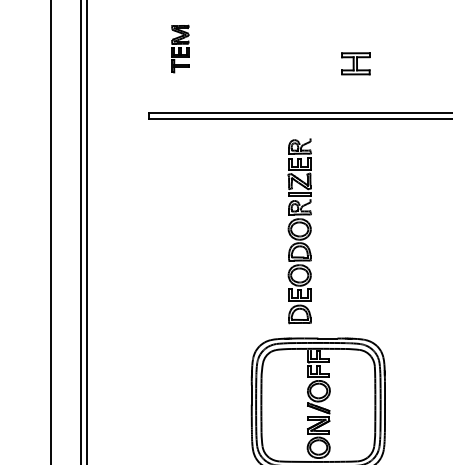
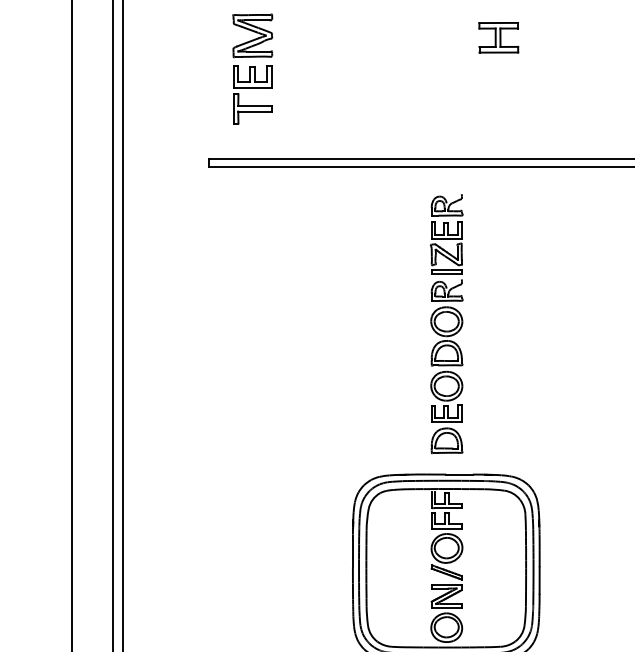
part: (180, 48) -> (253, 68), size x1.67
part: (355, 63) -> (498, 37), moved
part: (299, 231) -> (446, 324), moved

